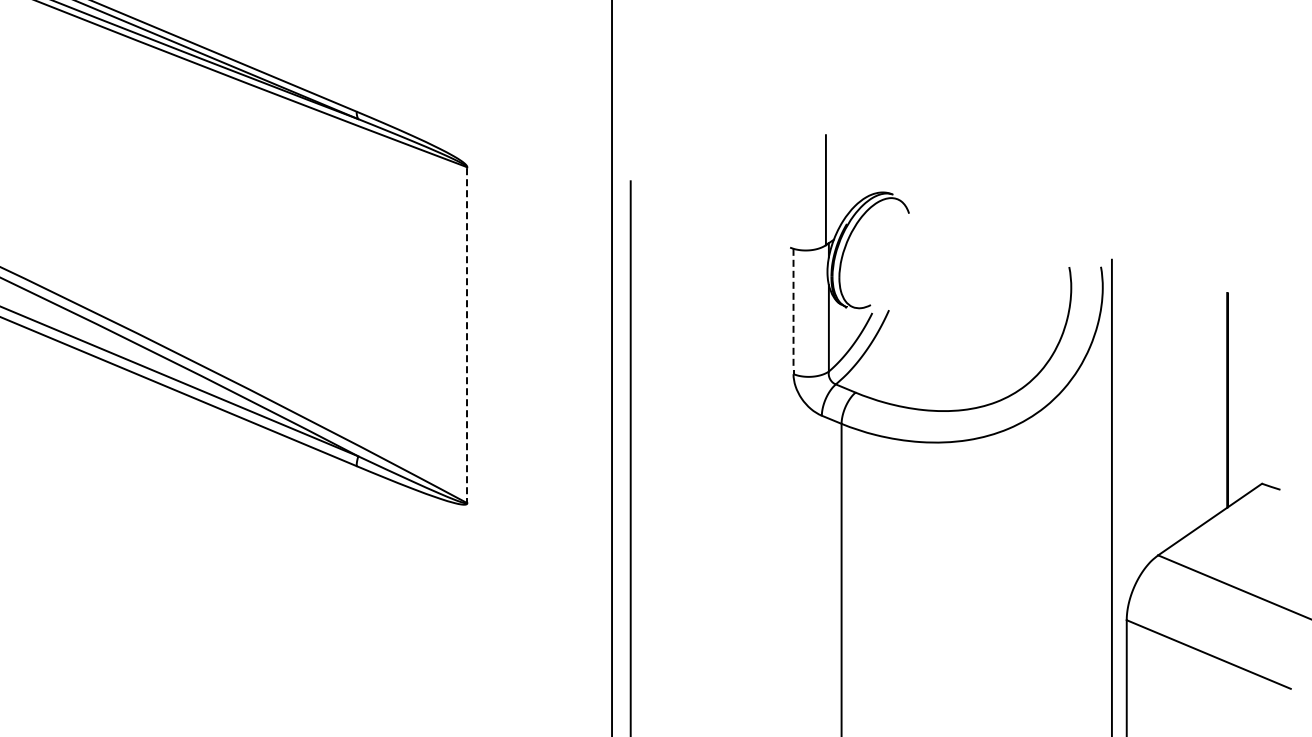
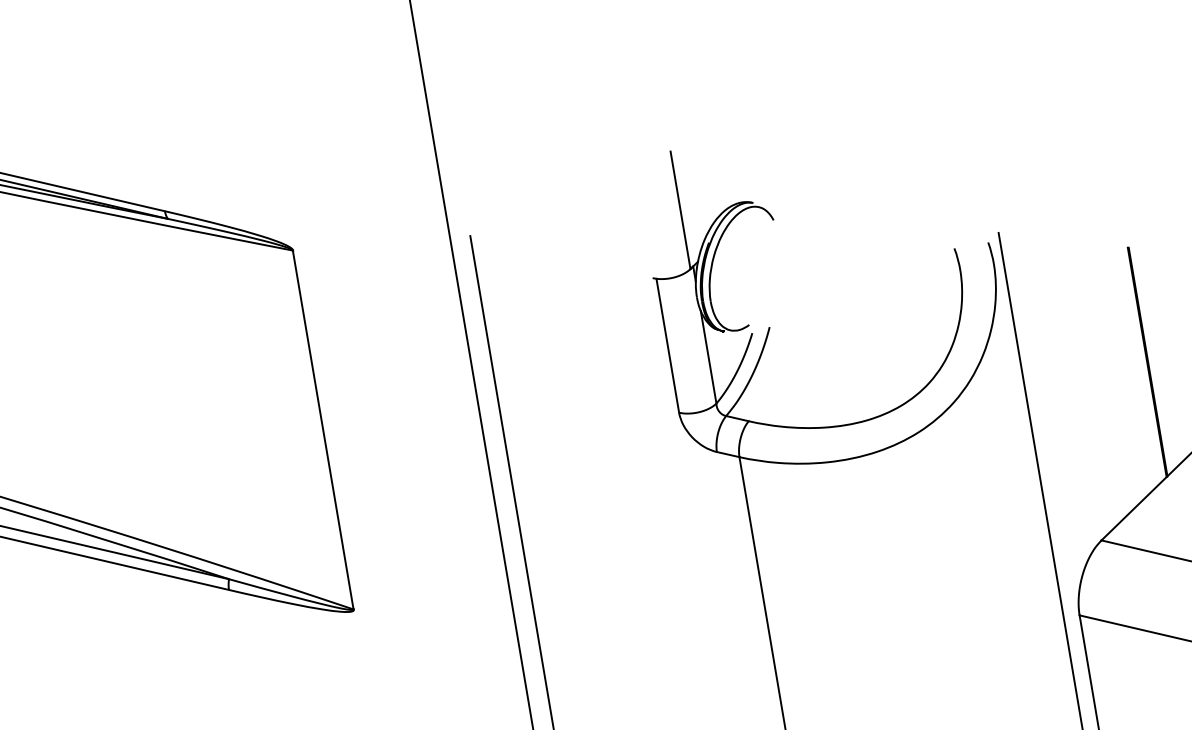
line: (793, 311) -> (667, 345), dashed -> solid
line: (467, 335) -> (323, 430), dashed -> solid

